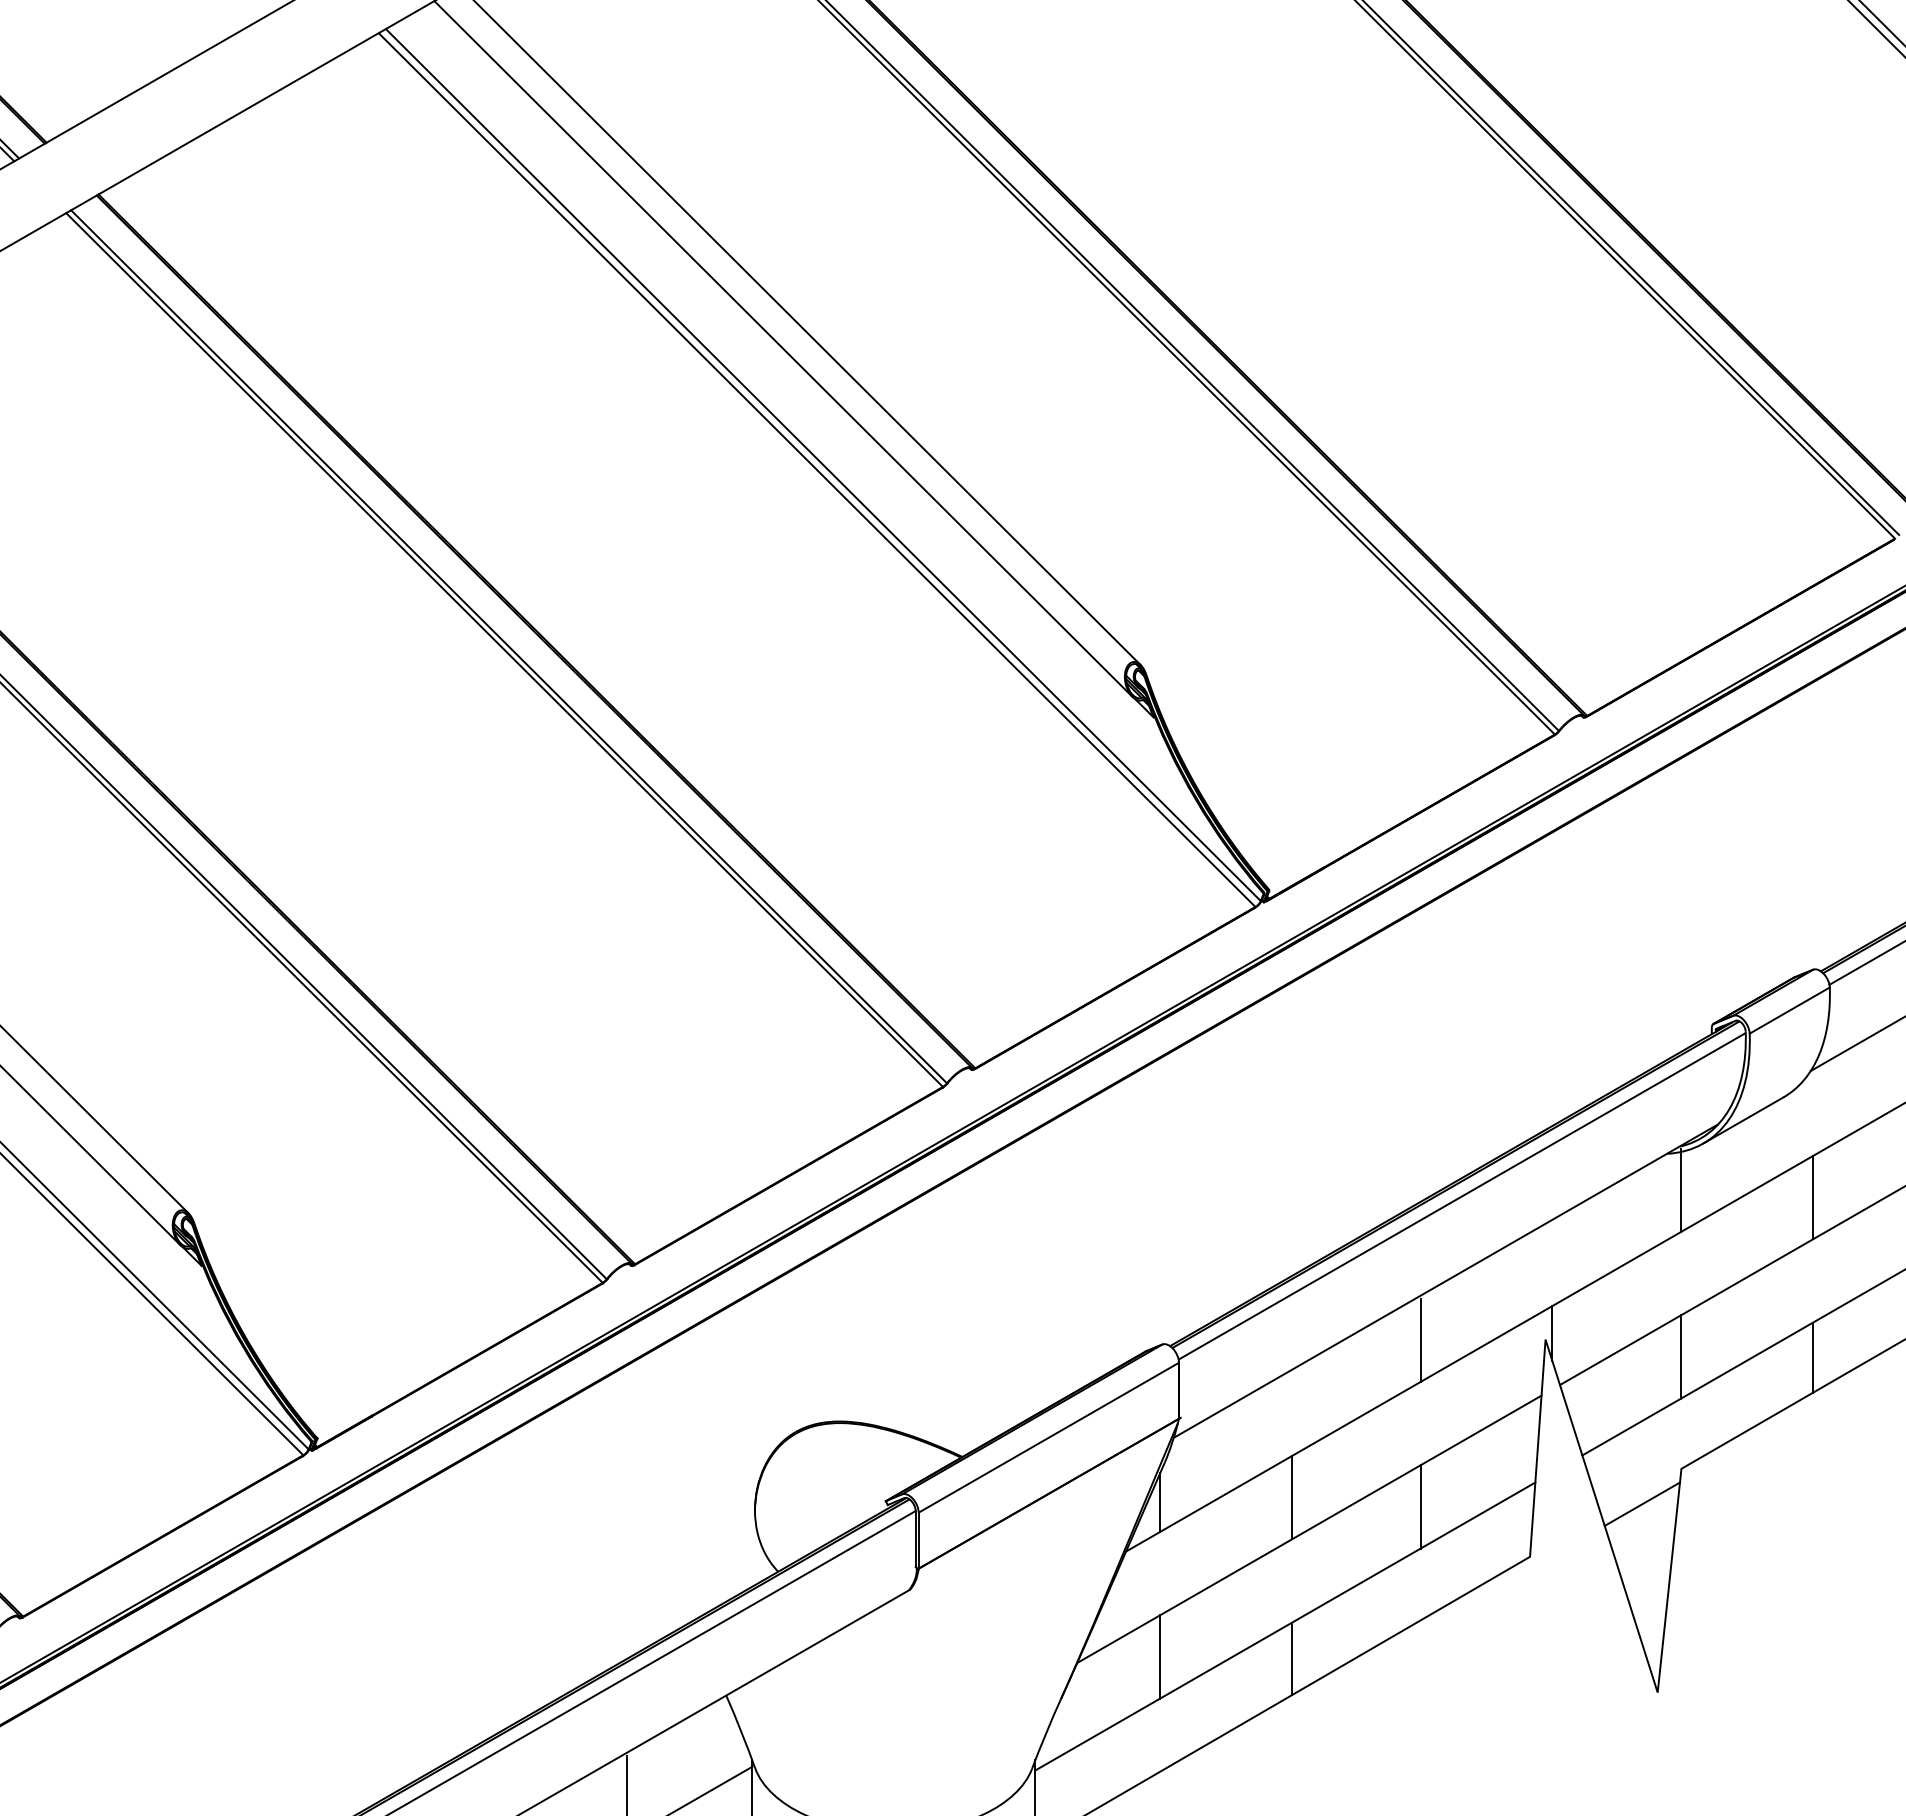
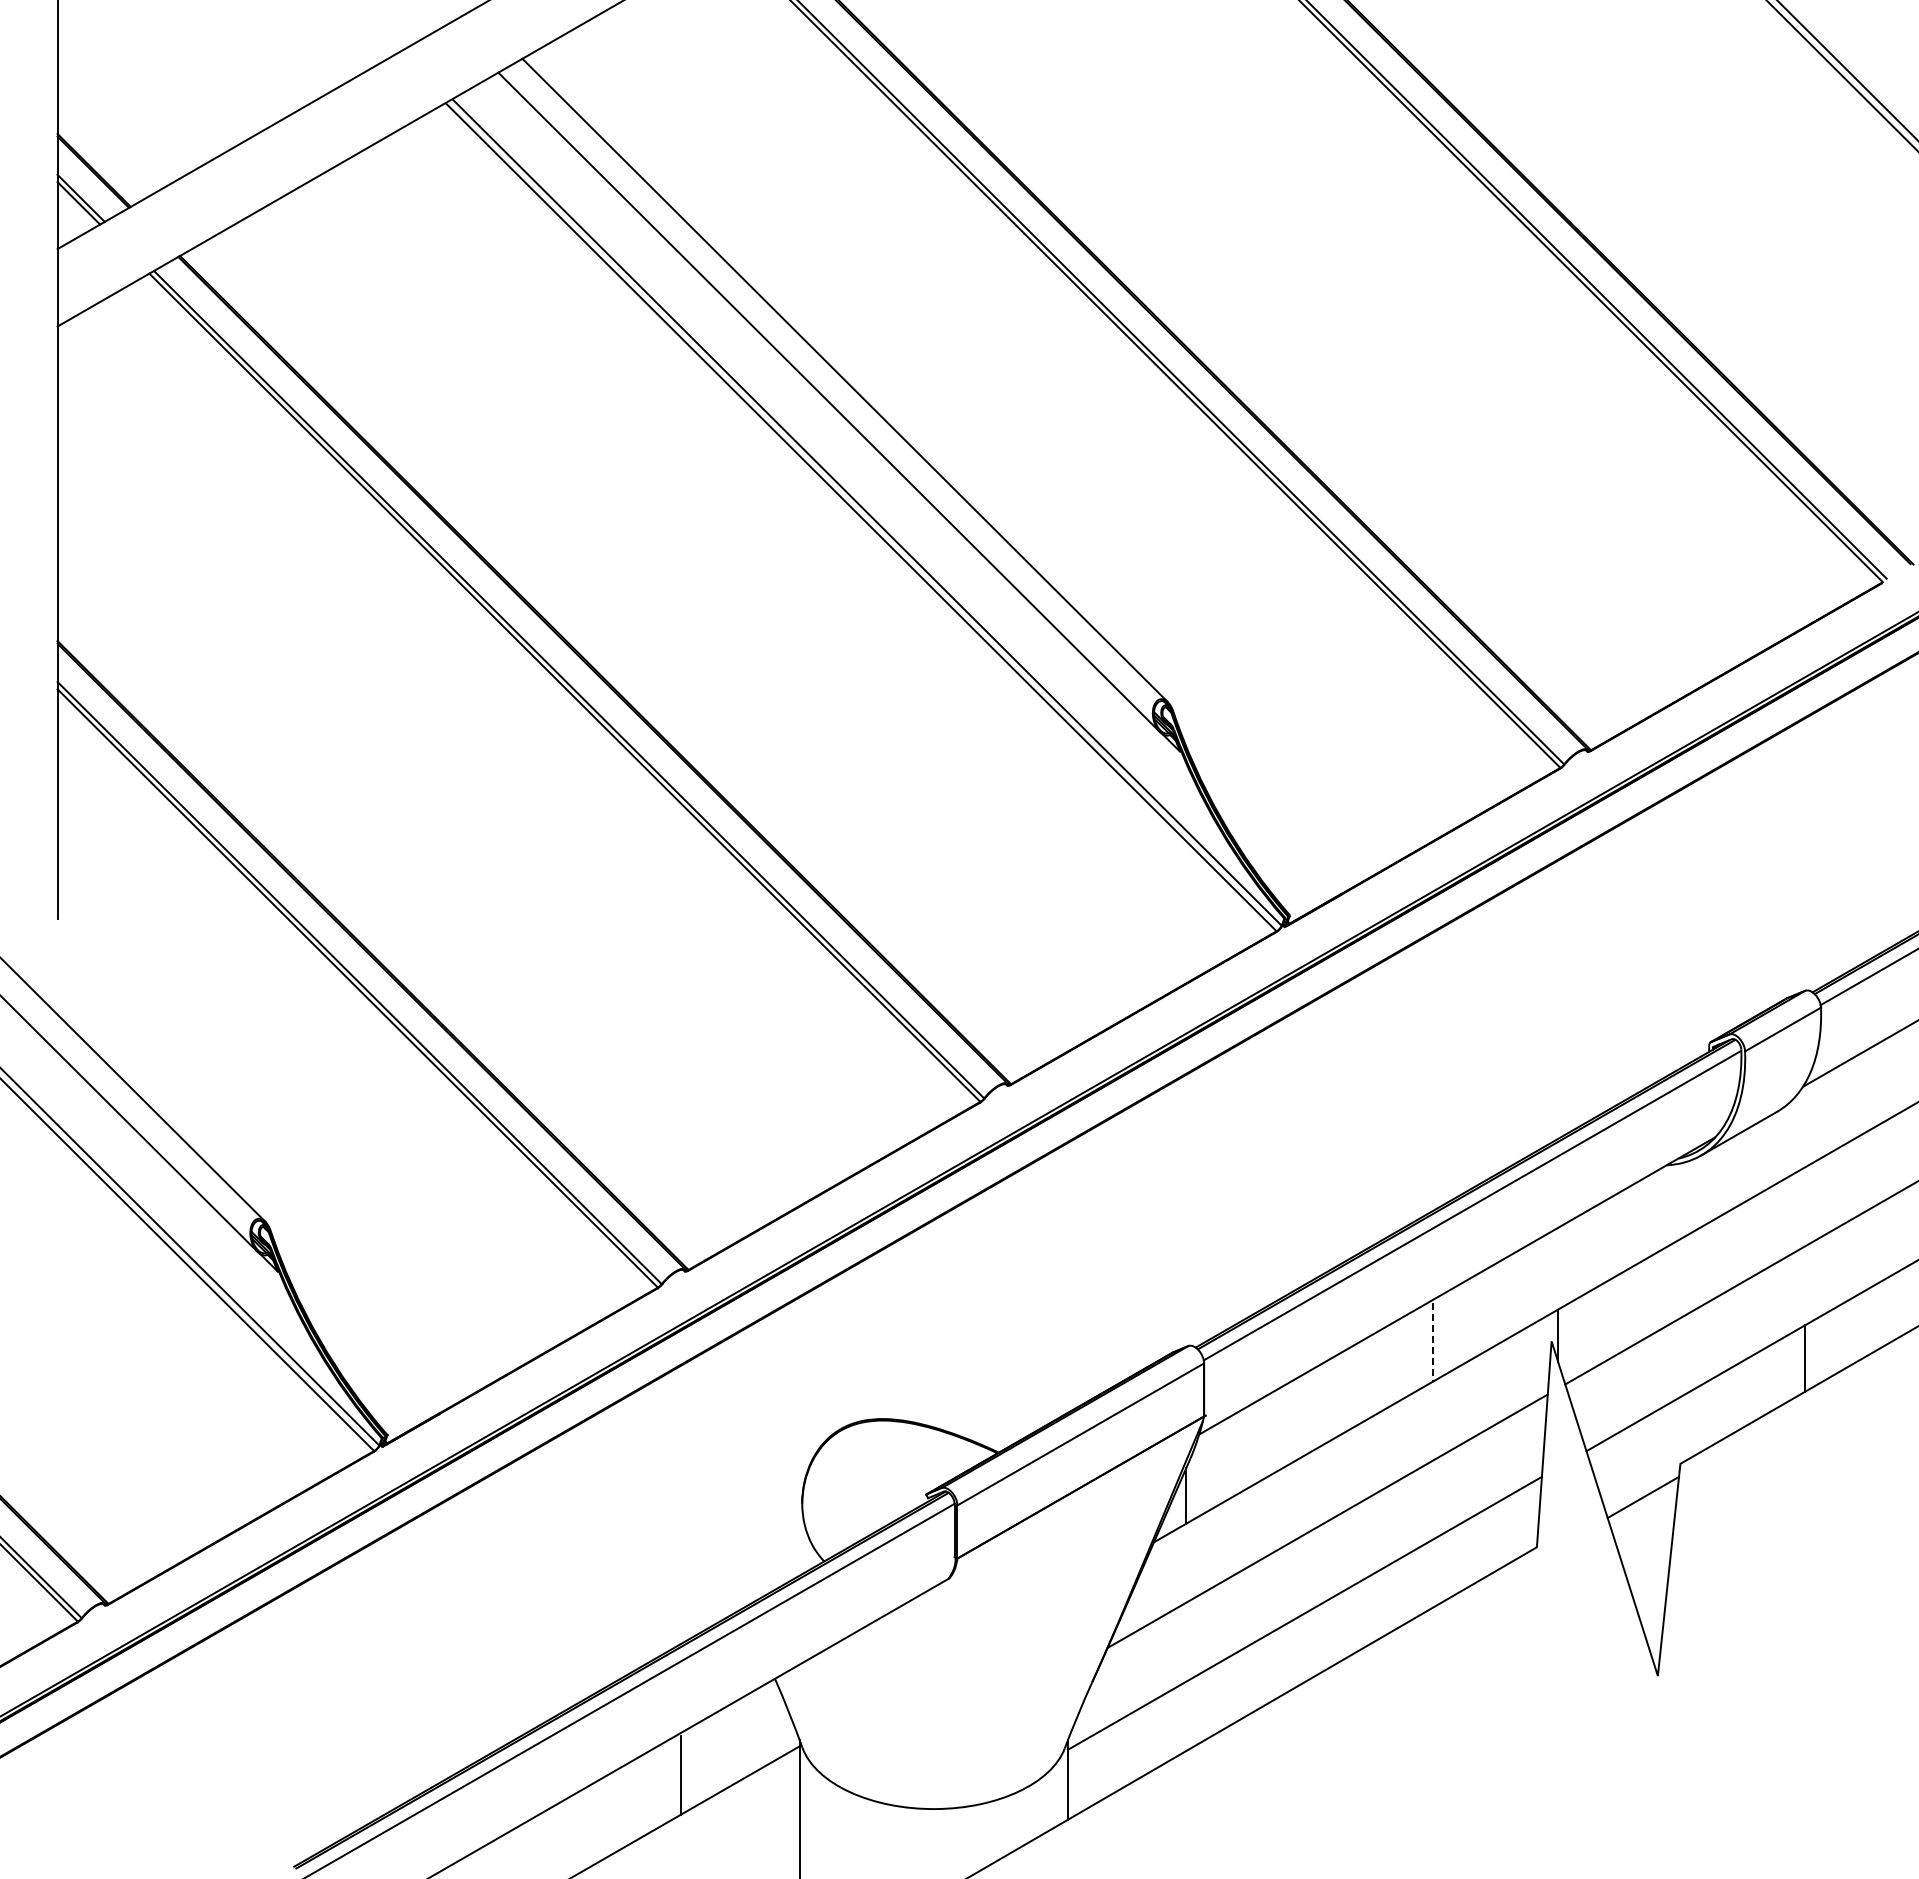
line: (1681, 1189) -> (1680, 1199), removed
line: (1812, 1197) -> (1804, 1206), removed
line: (1420, 1340) -> (1433, 1342), solid -> dashed
line: (1681, 1356) -> (1680, 1357), removed
line: (1292, 1496) -> (1311, 1490), removed
line: (1420, 1506) -> (1433, 1499), removed
line: (1160, 1656) -> (1186, 1641), removed
line: (1292, 1658) -> (1311, 1643), removed

